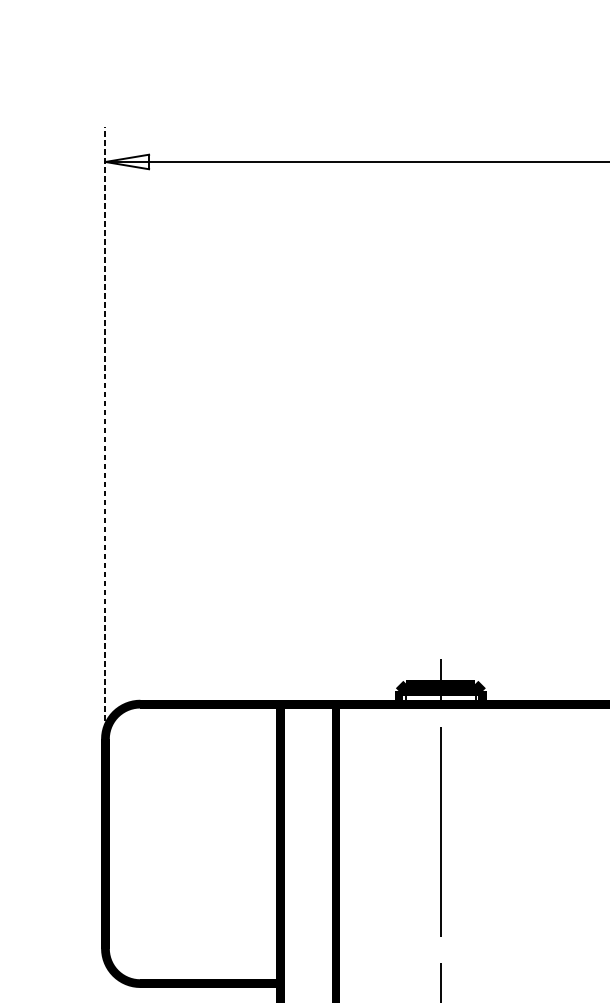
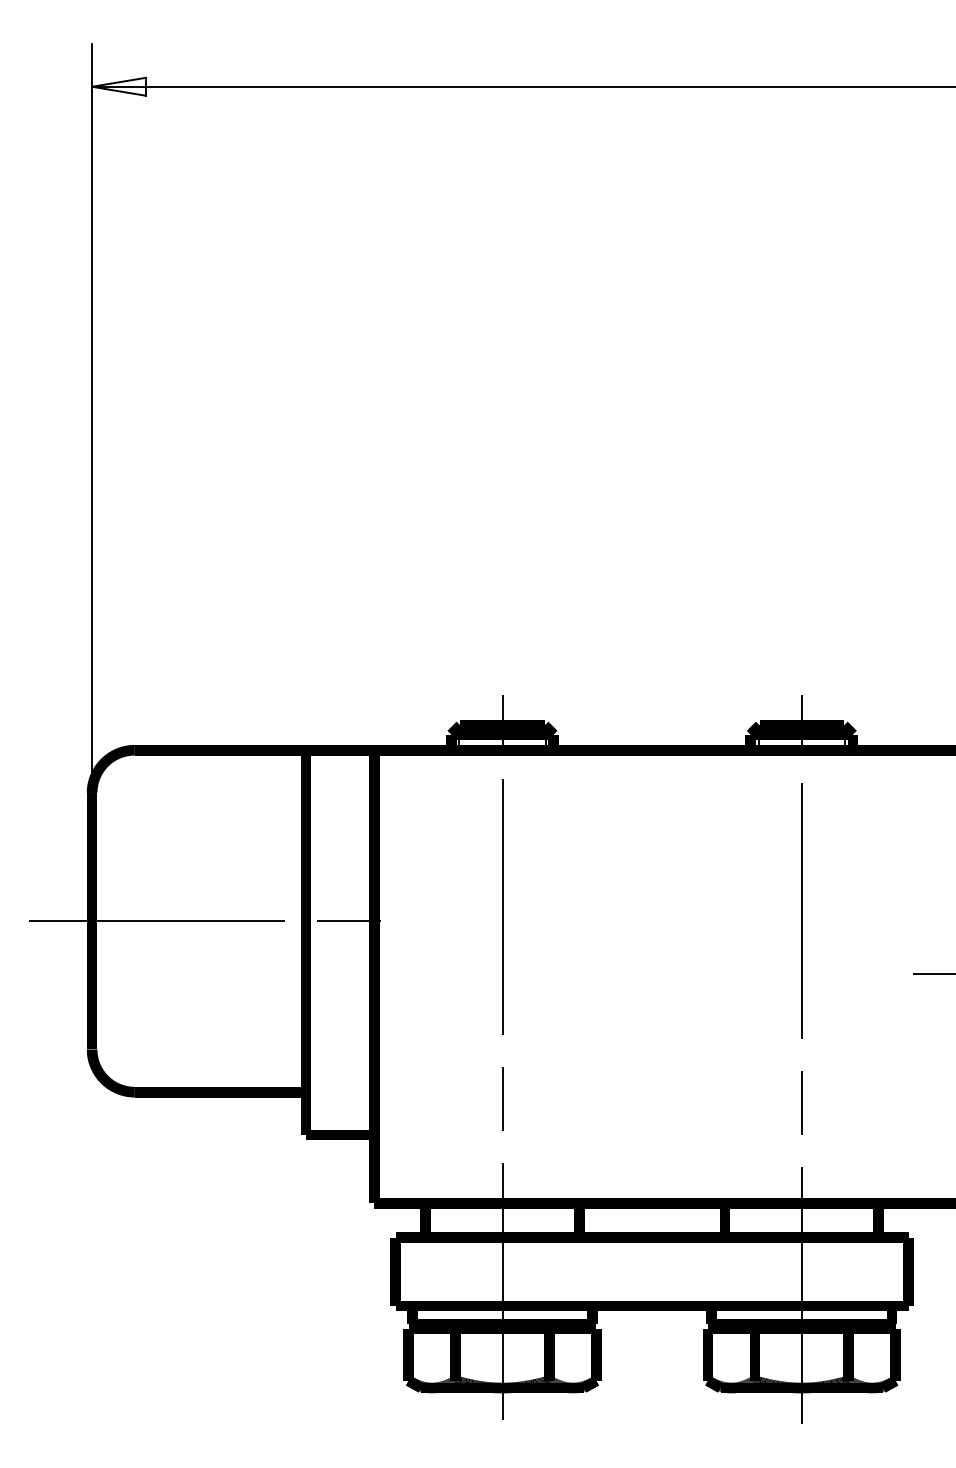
line: (105, 433) -> (92, 418), dashed -> solid
line: (203, 844) -> (211, 921), added

